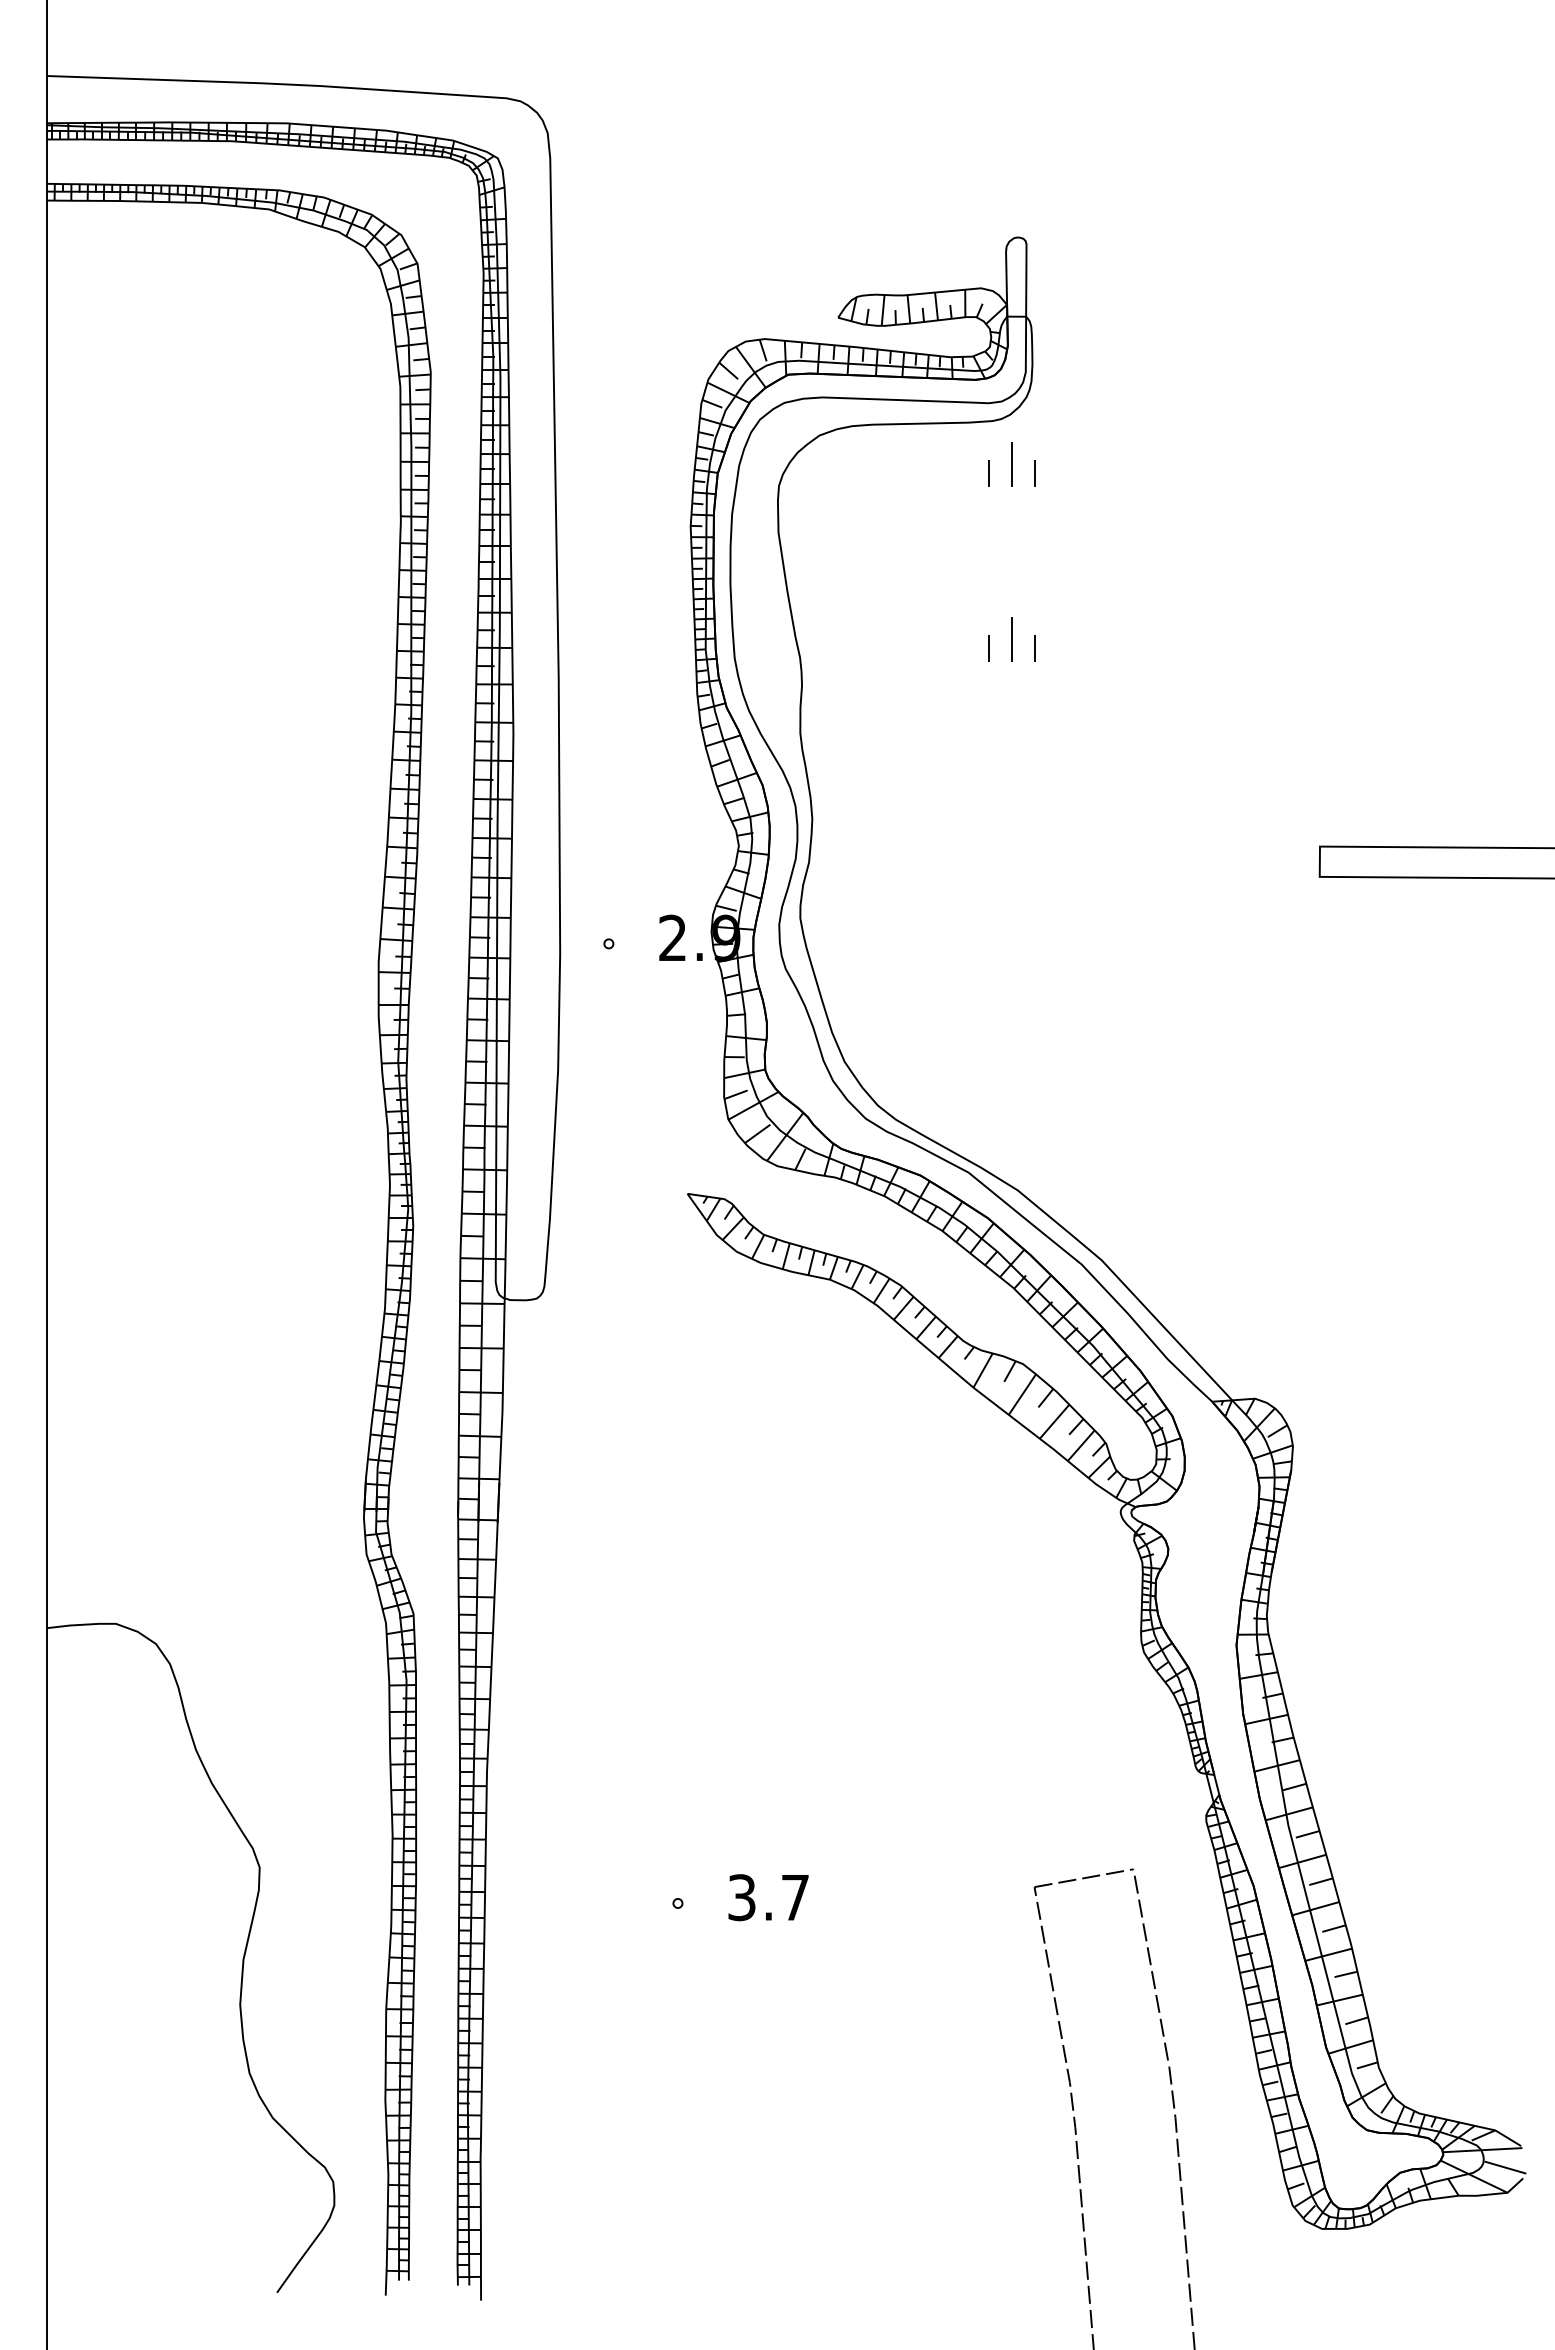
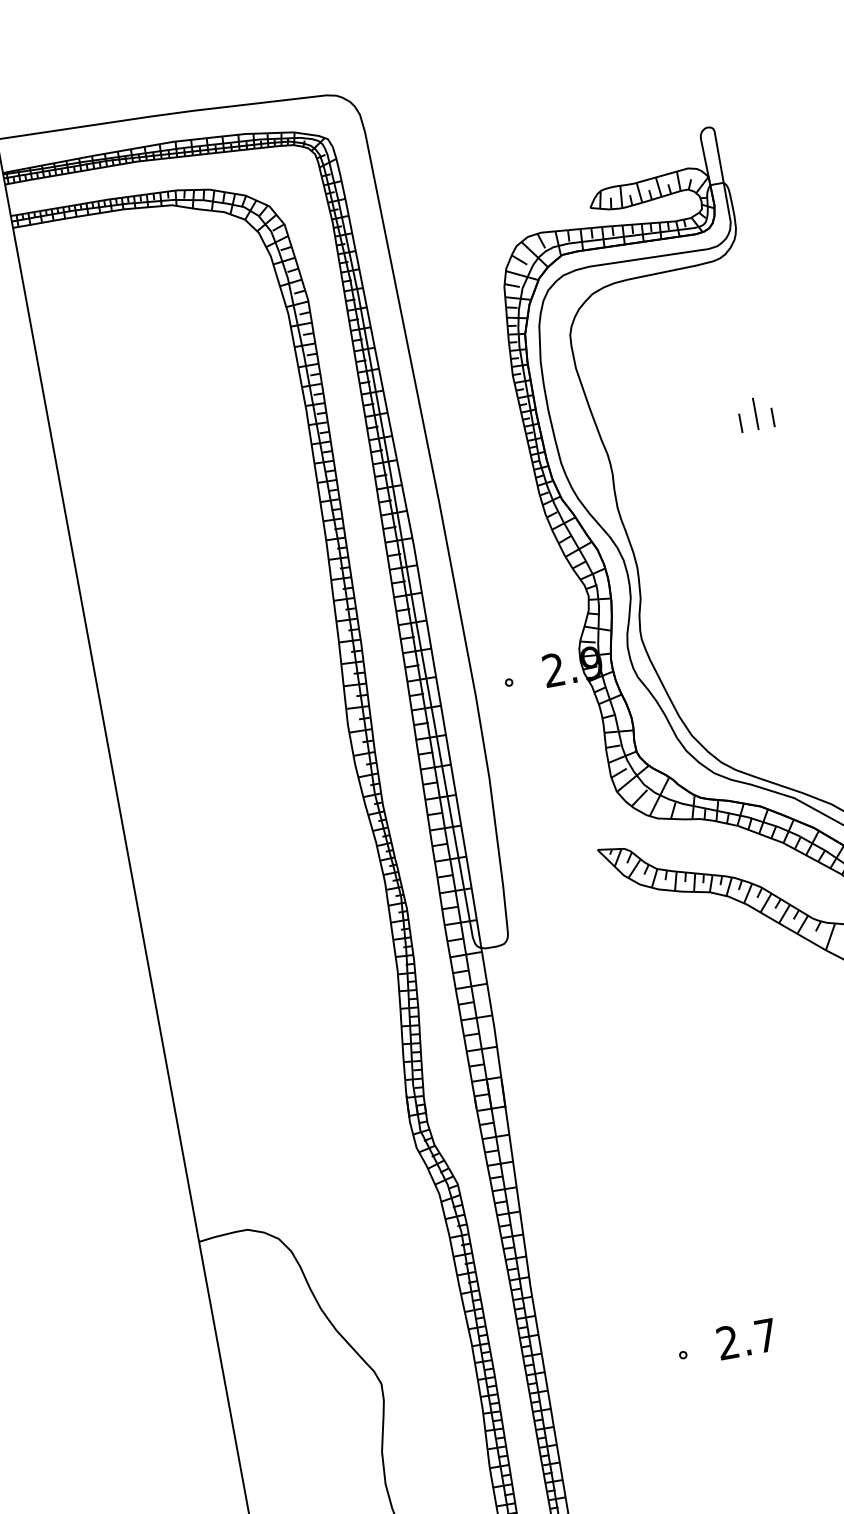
part: (1011, 464) -> (732, 289), removed
text: (741, 1897) -> (727, 1342), 3.7 -> 2.7

